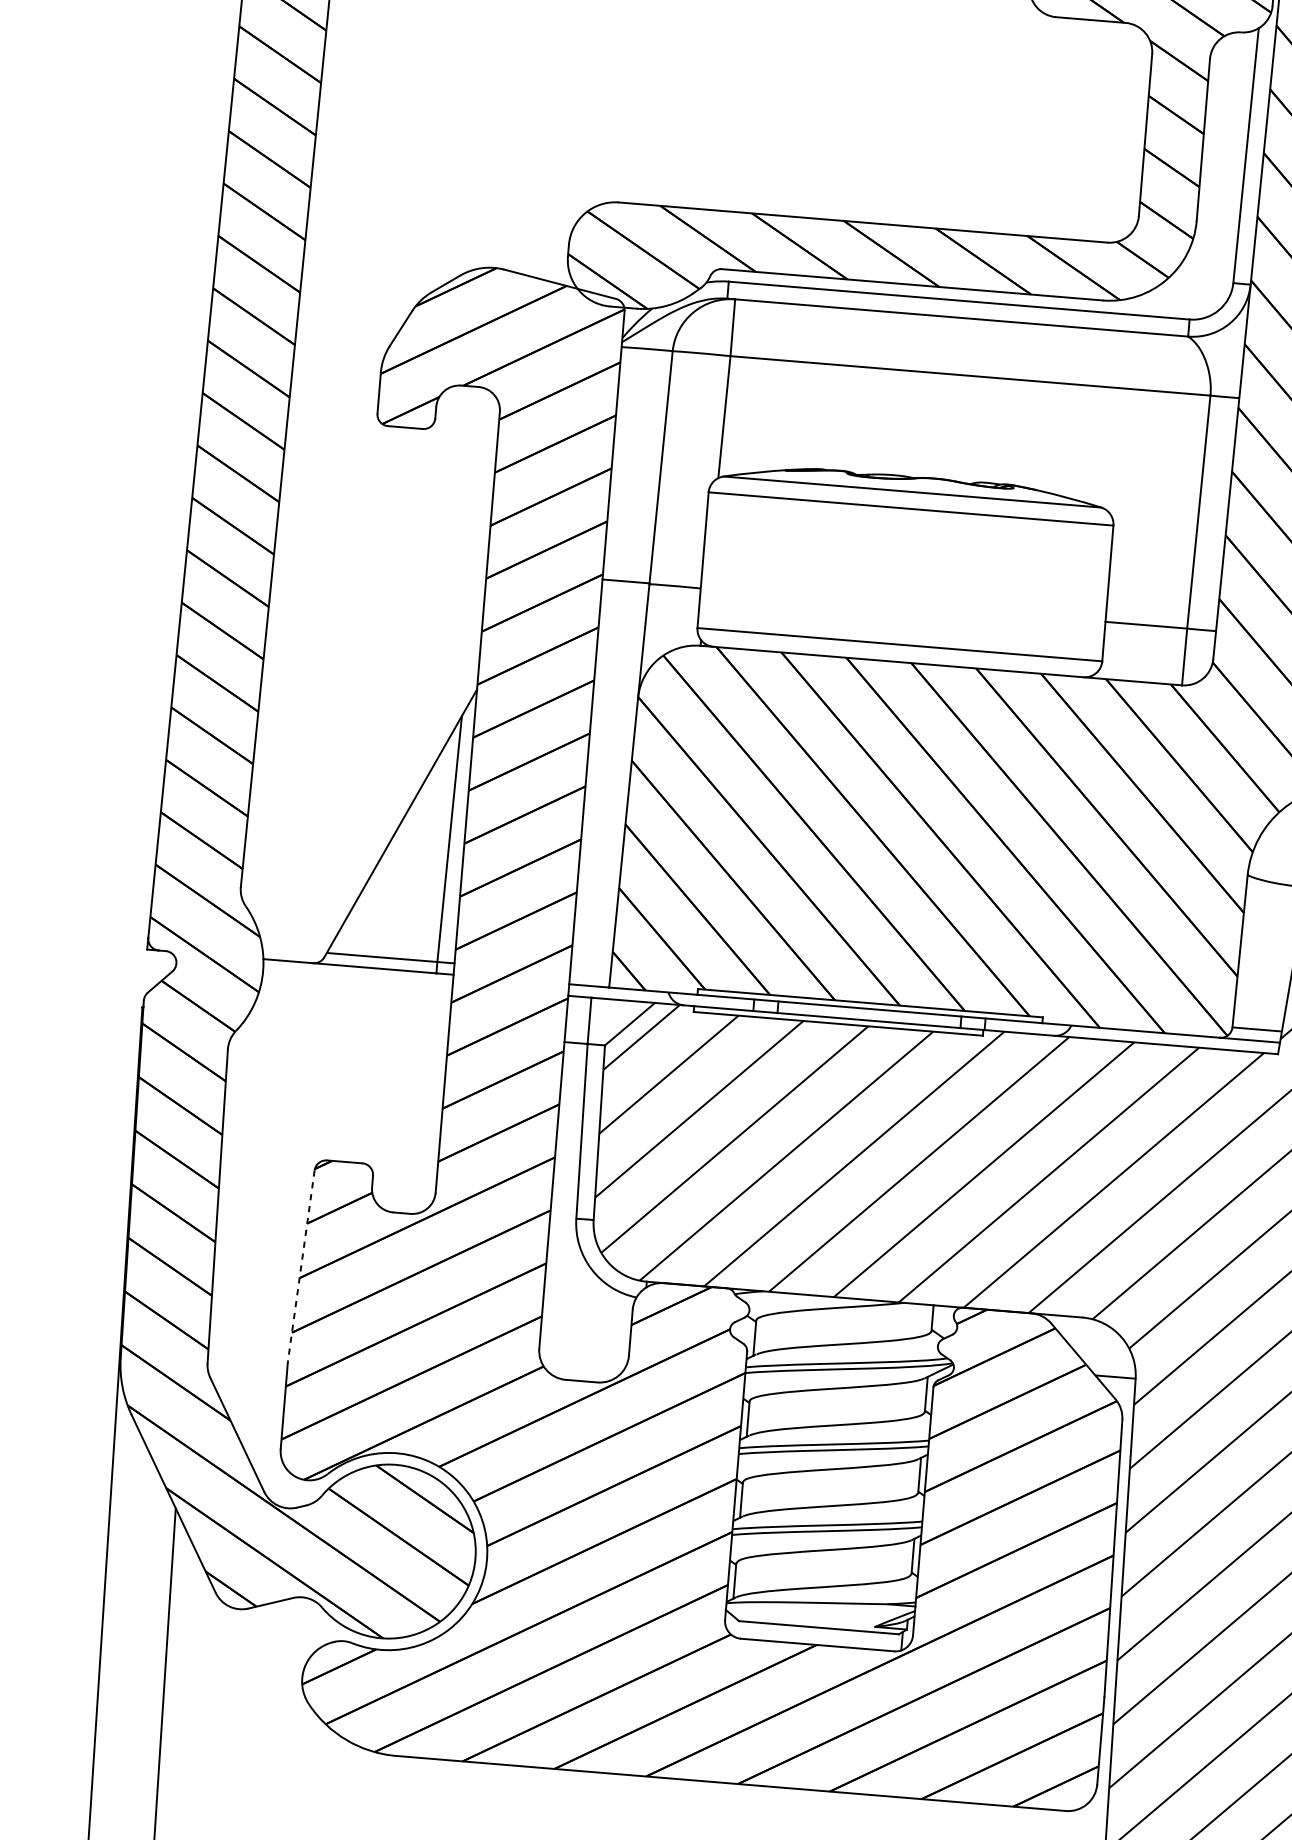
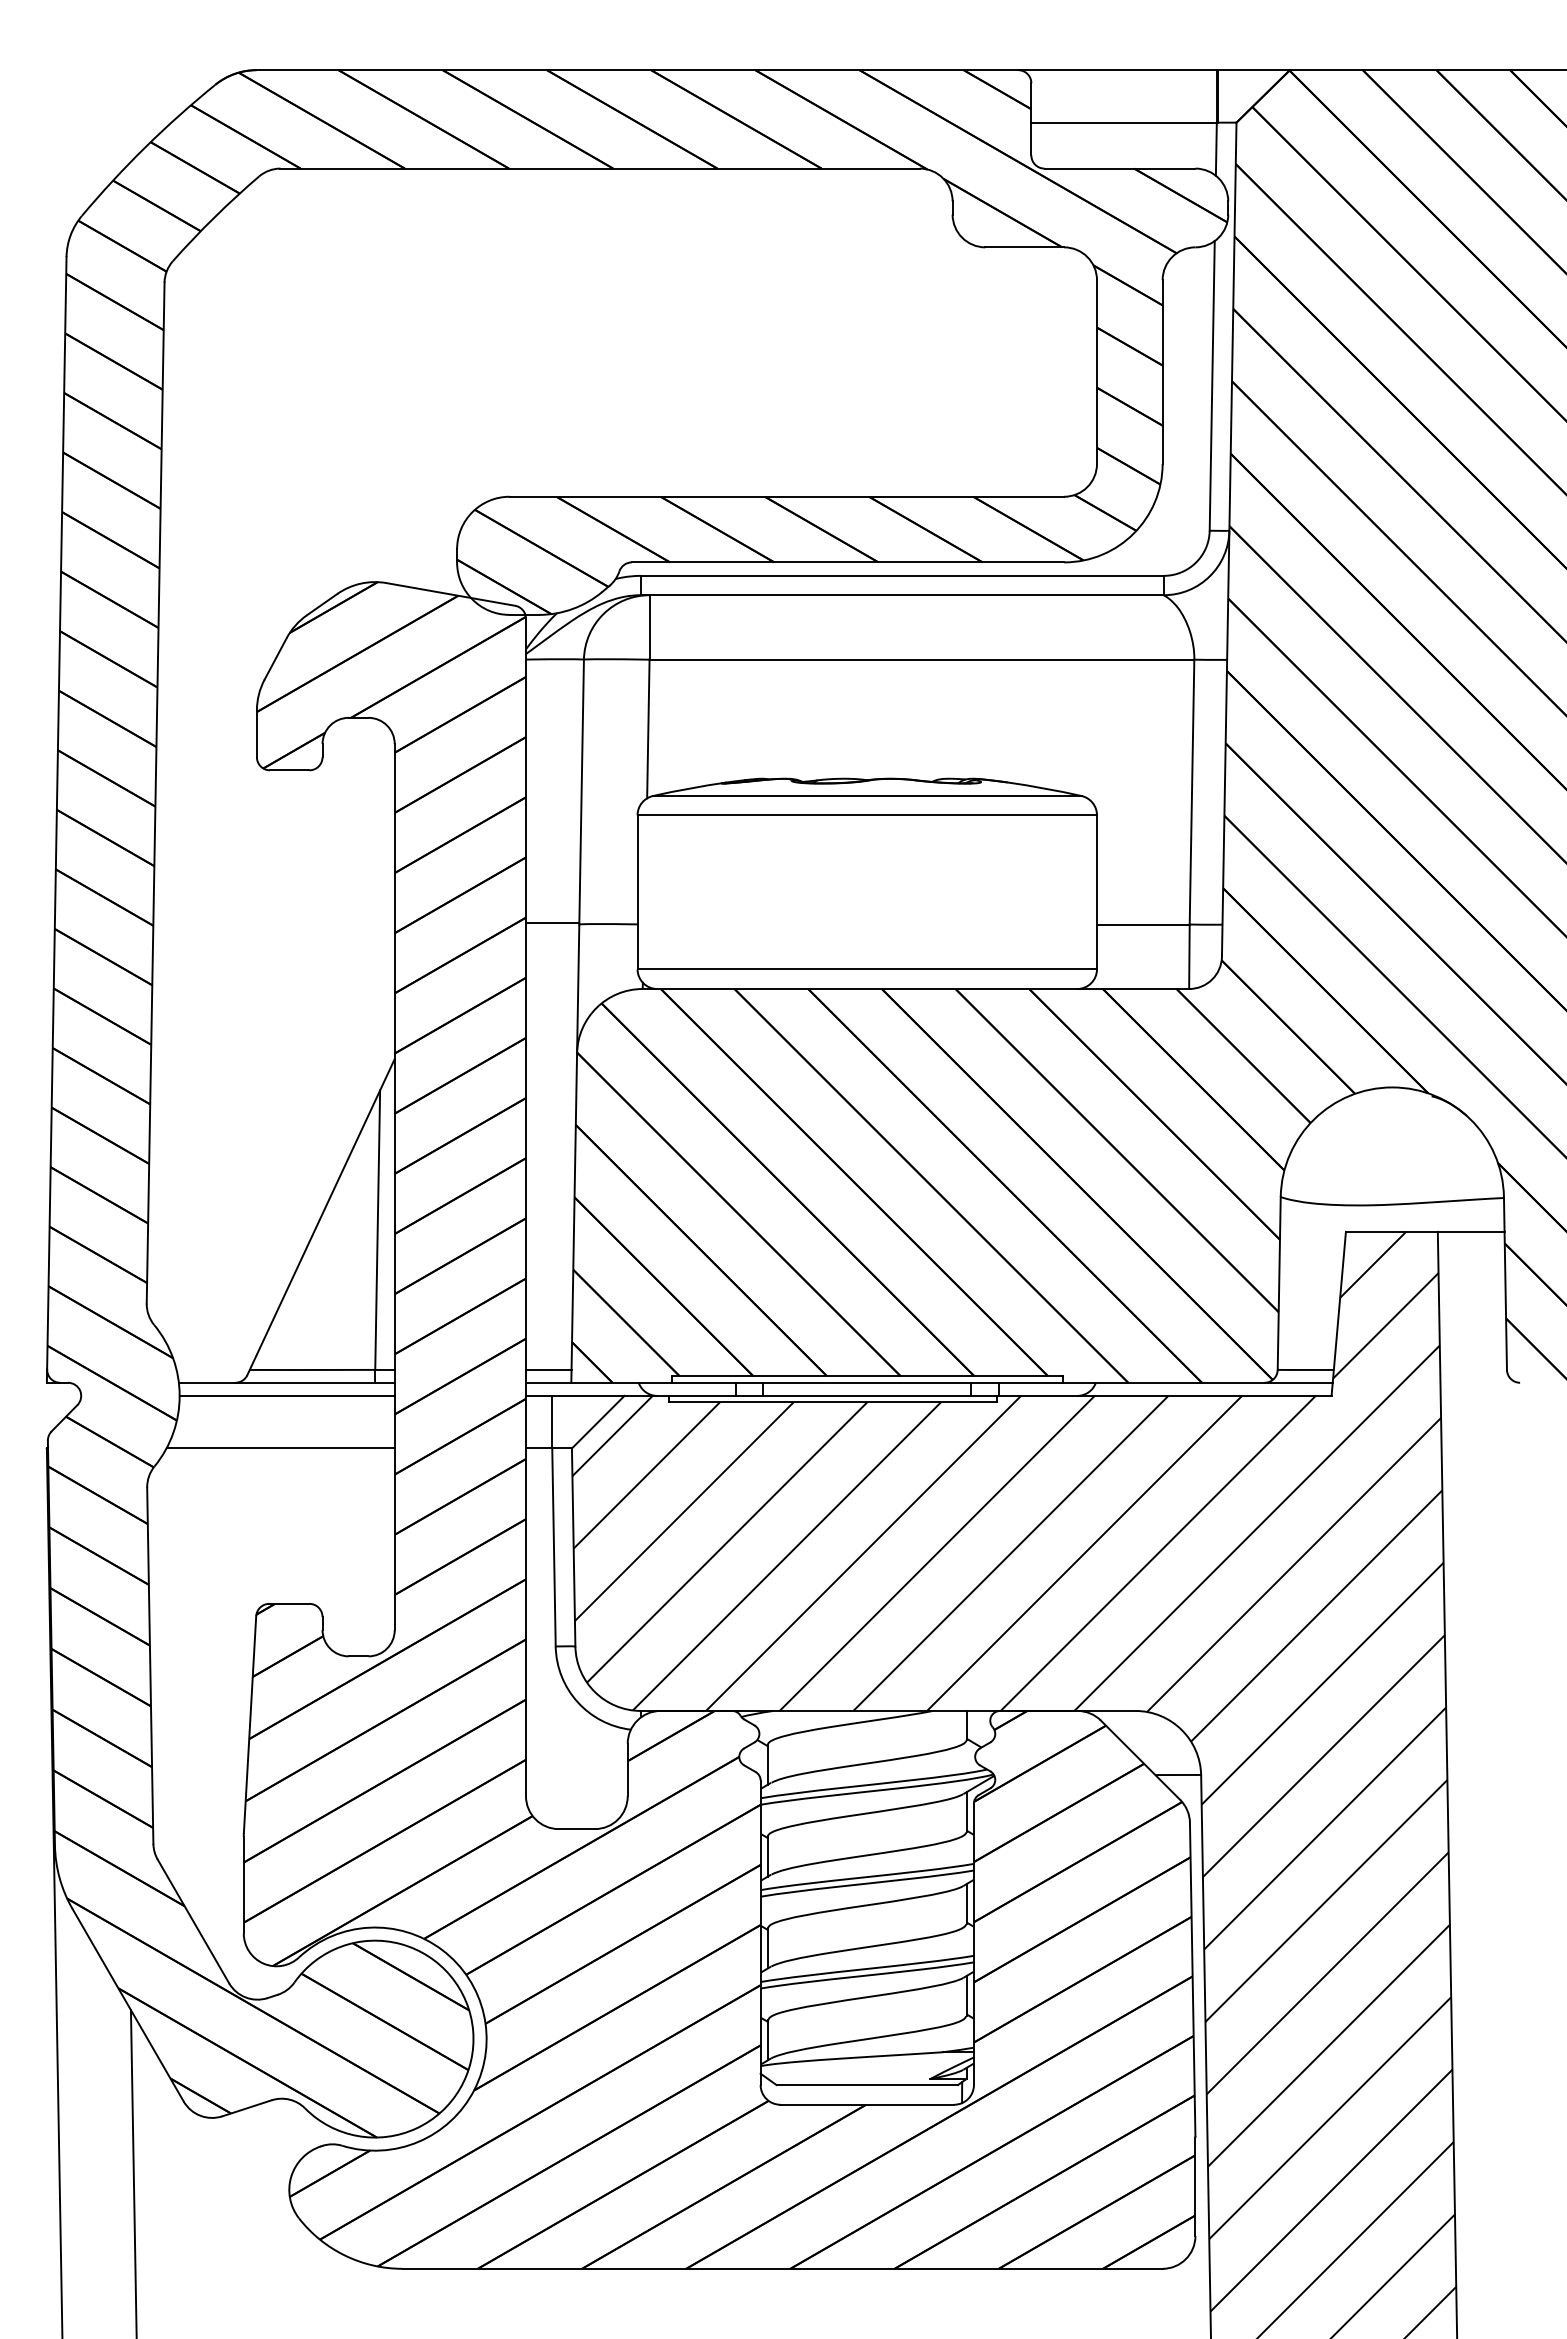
line: (590, 974) -> (548, 1369), added
line: (357, 978) -> (286, 1395), added
line: (348, 1024) -> (280, 1448), added
line: (301, 1265) -> (250, 1724), dashed -> solid

